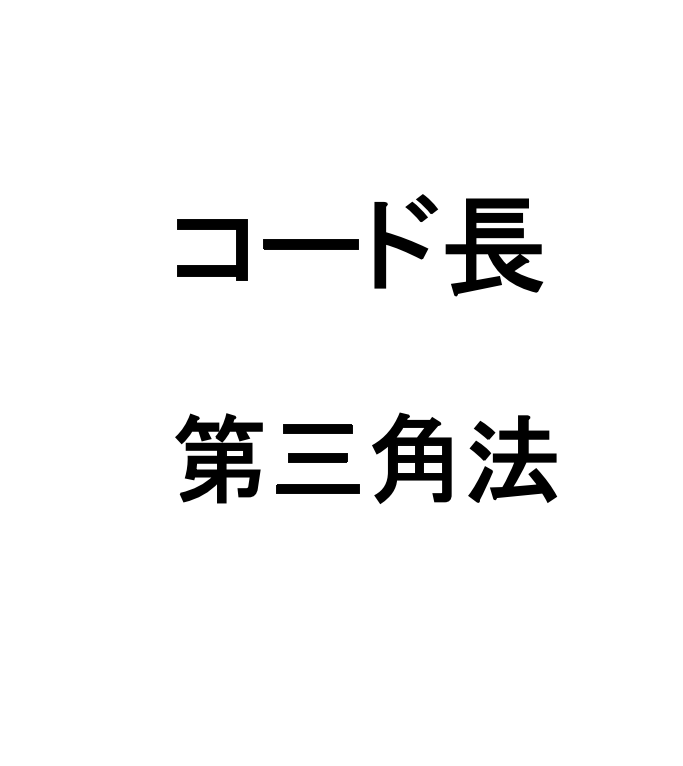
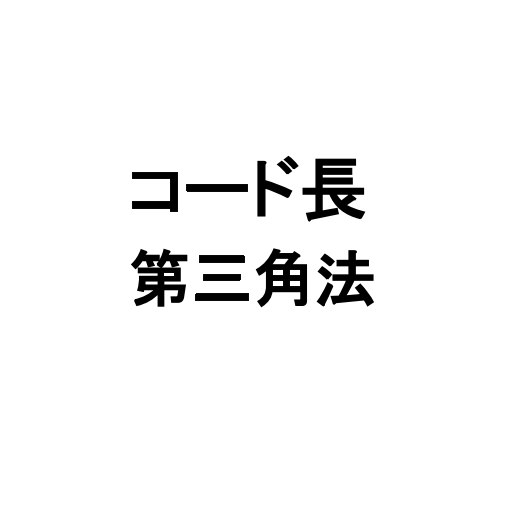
part: (375, 454) -> (258, 275), moved

